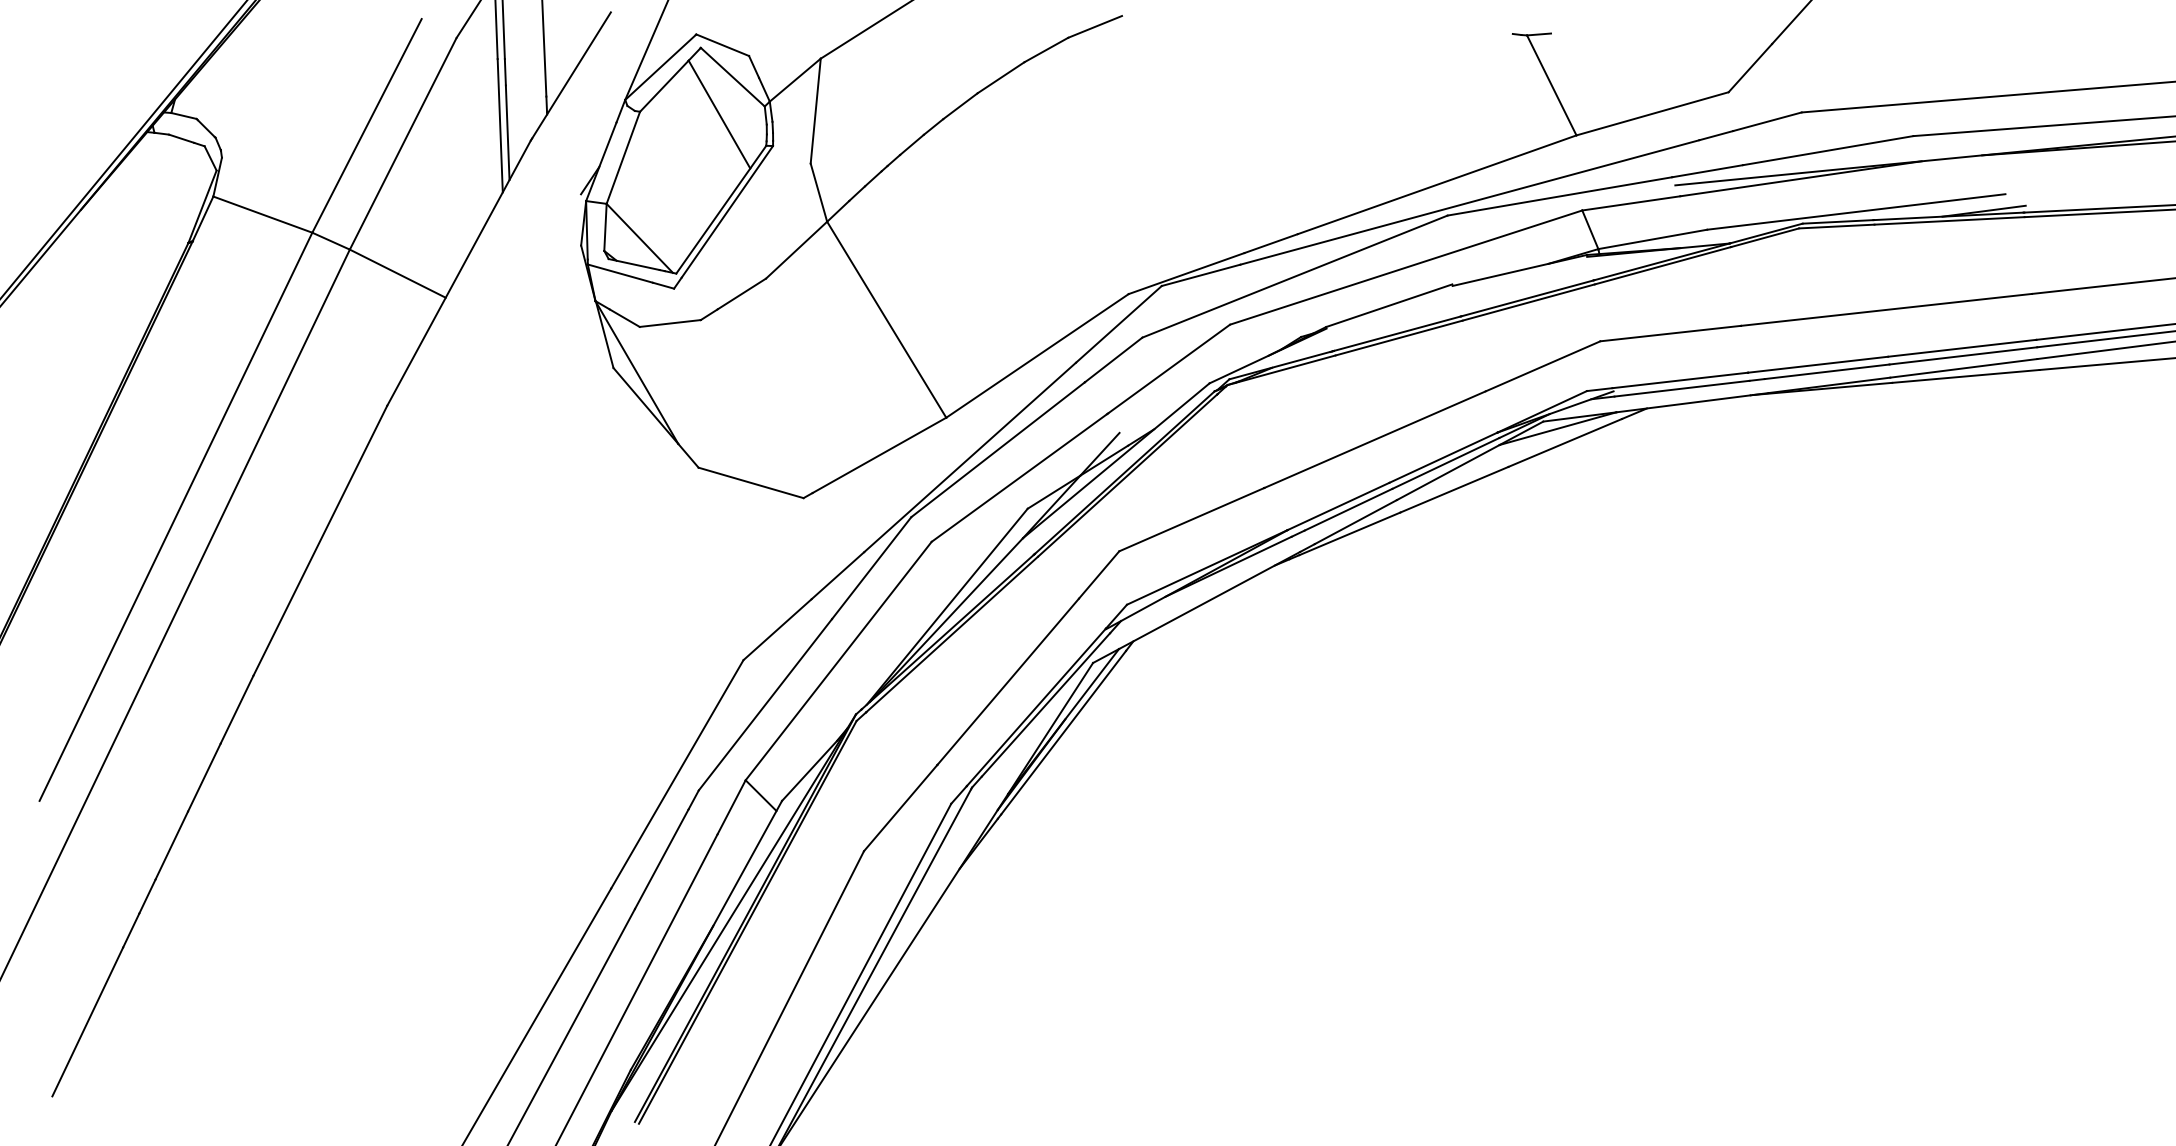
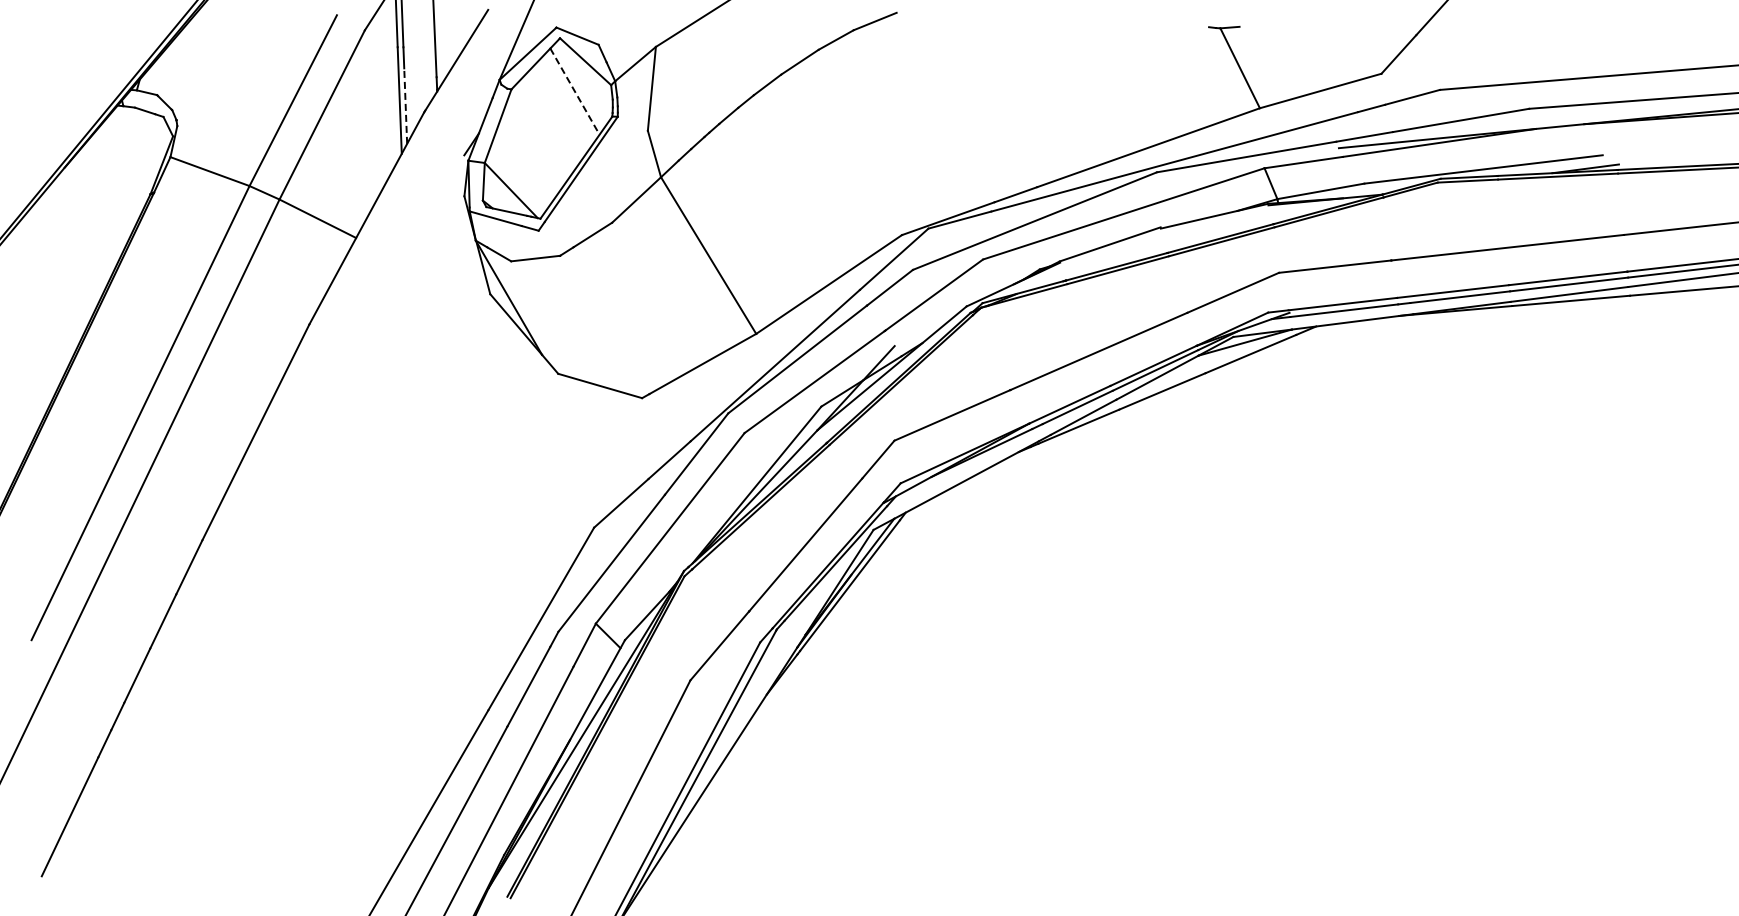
line: (718, 114) -> (574, 91), solid -> dashed
line: (507, 133) -> (405, 106), solid -> dashed

